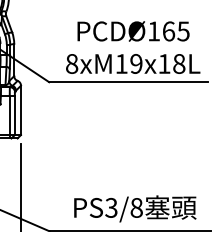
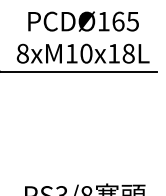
text: (136, 63) -> (86, 53), 8xM19x18L -> 8xM10x18L

